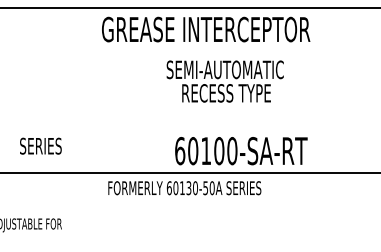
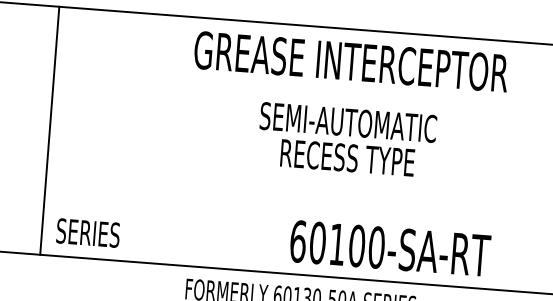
text: (224, 81) -> (345, 139), moved
line: (10, 90) -> (50, 130), added
text: (40, 145) -> (87, 231), moved

